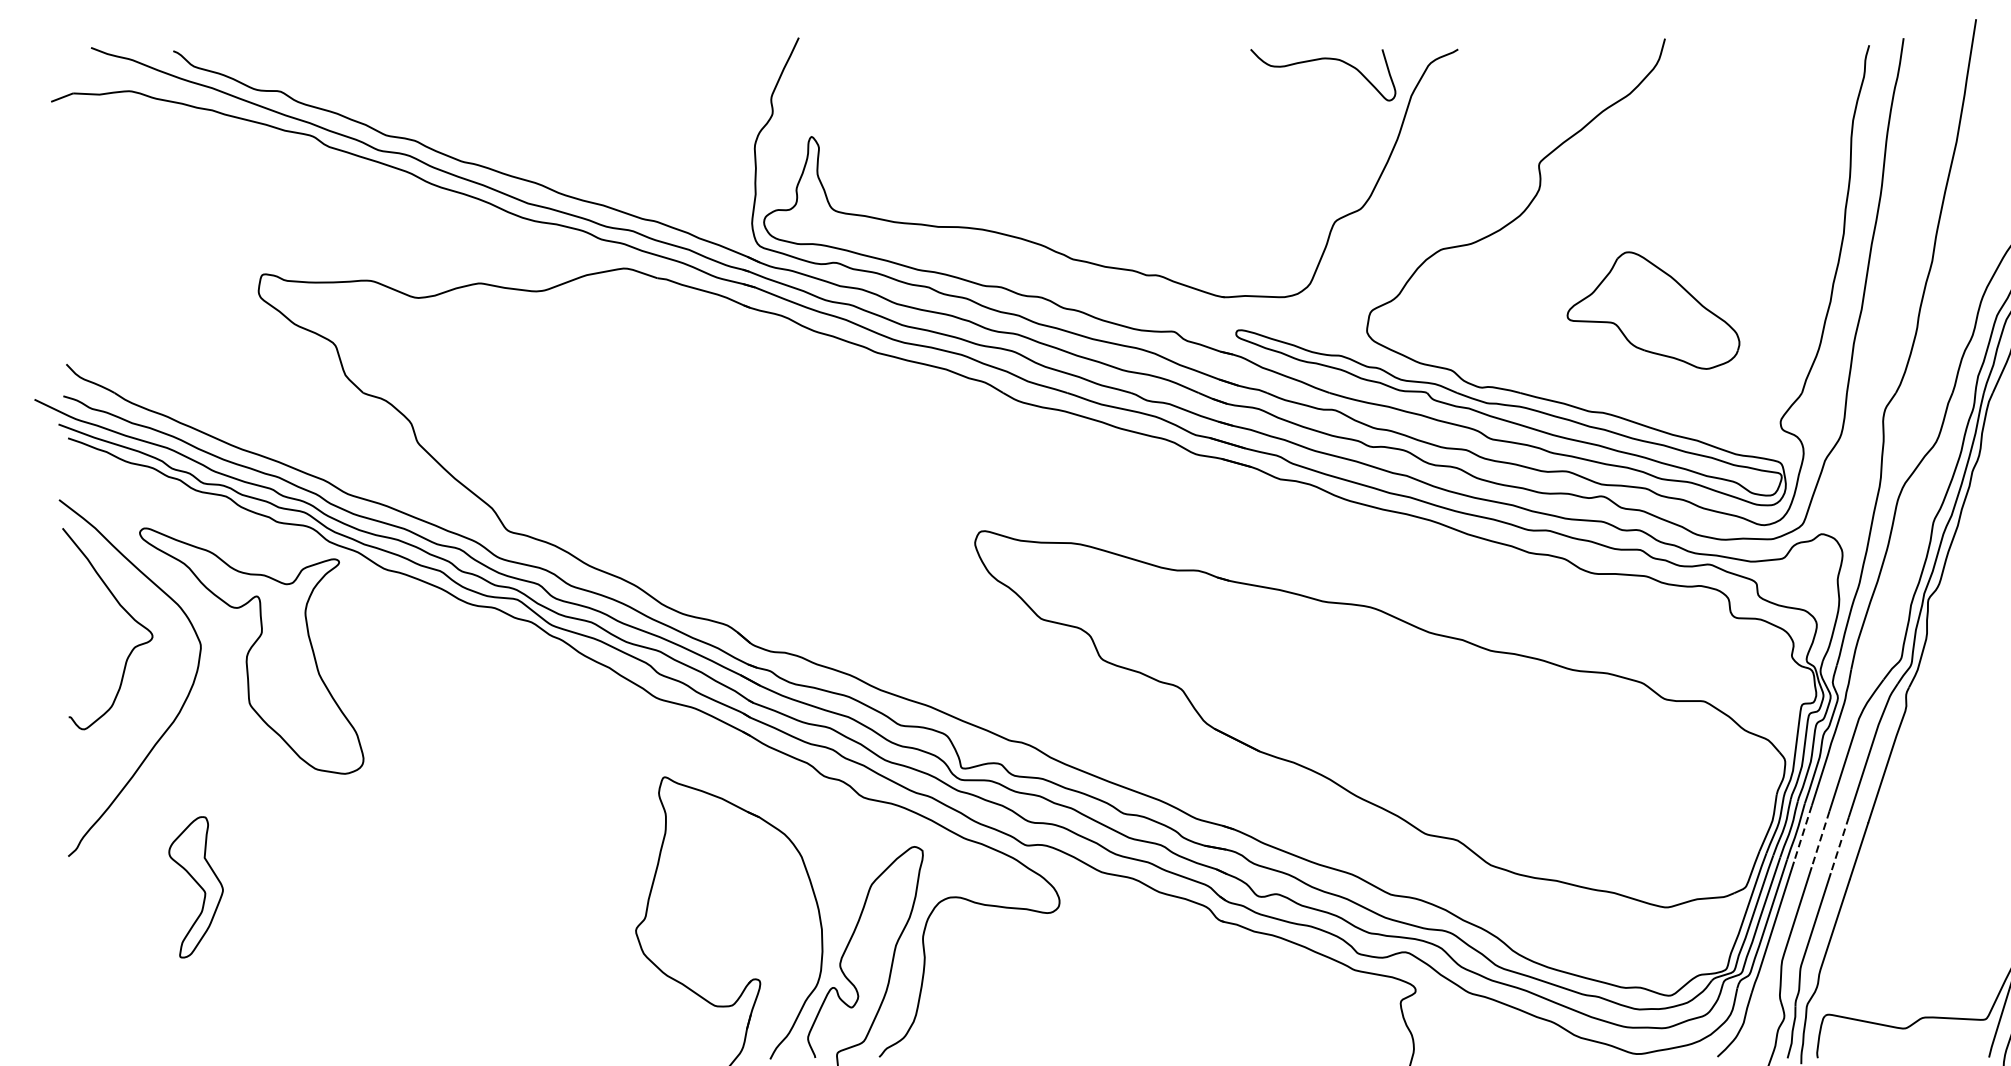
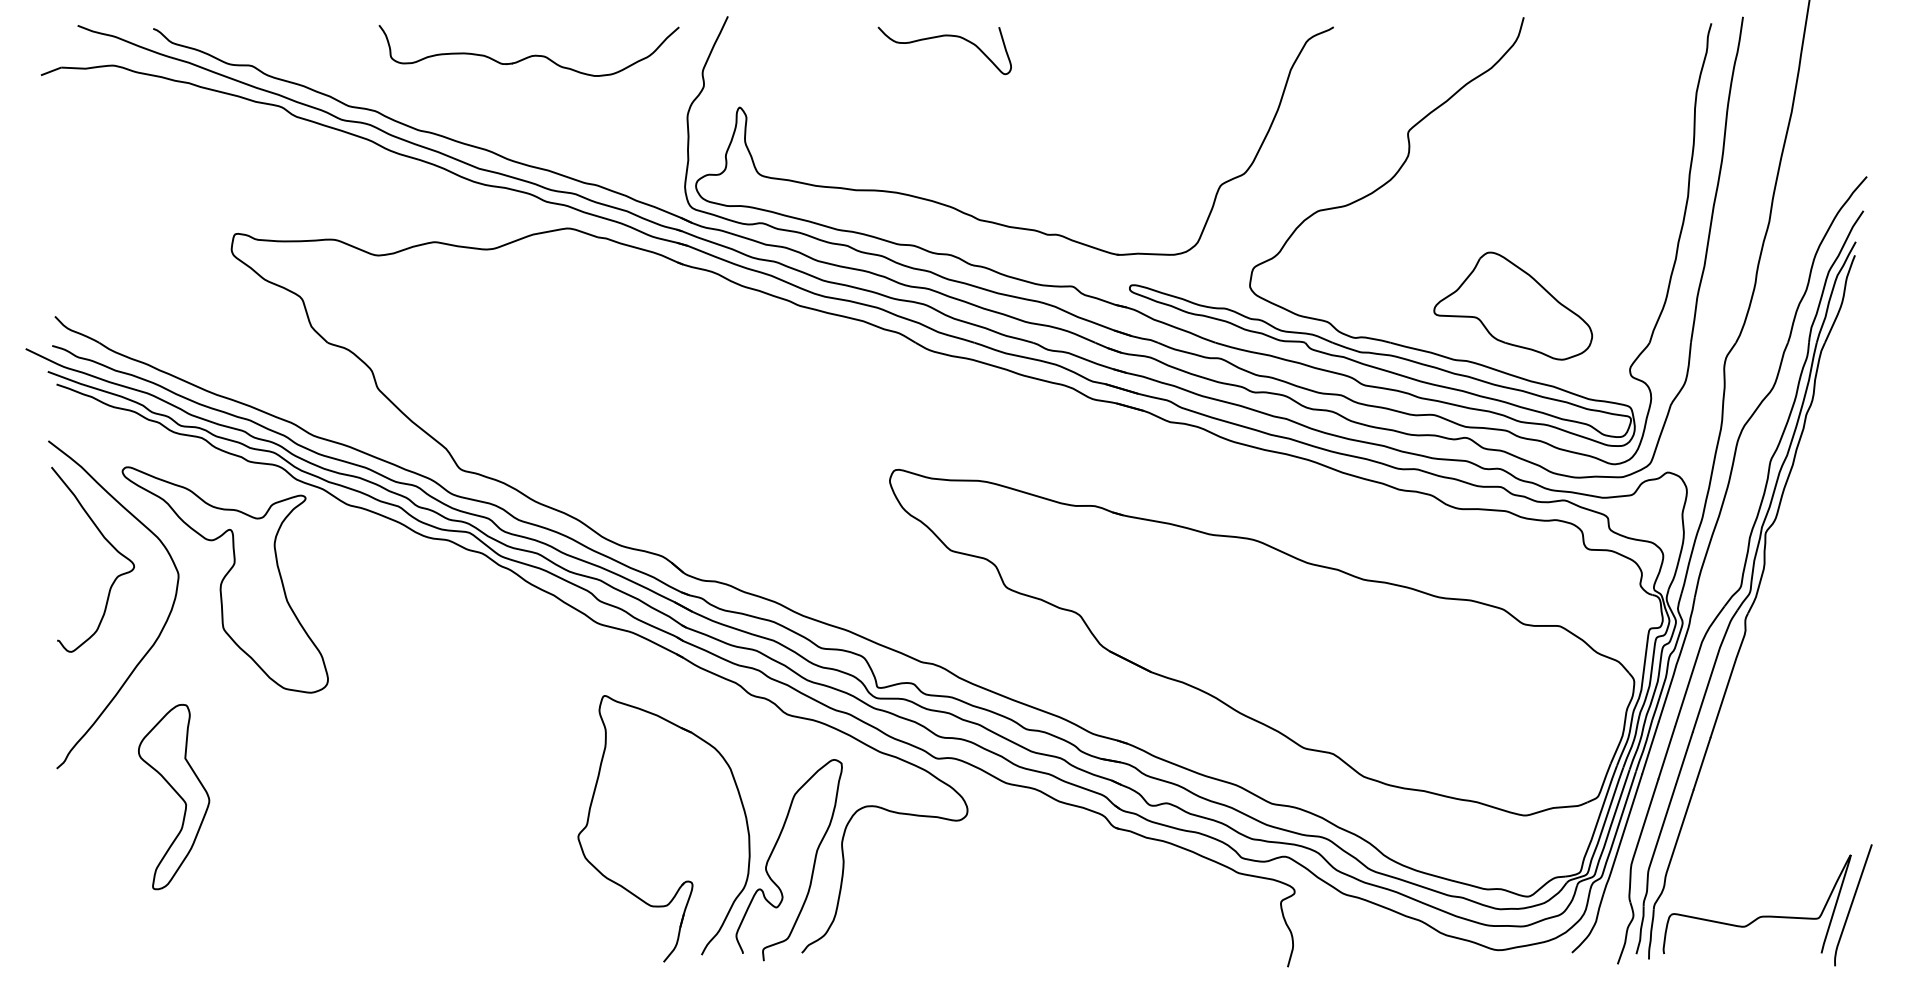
curve: (1318, 60) -> (940, 37), moved
part: (581, 74) -> (528, 50), added
part: (1653, 309) -> (1513, 305), moved
line: (1802, 834) -> (1650, 748), dashed -> solid
line: (1820, 838) -> (1666, 752), dashed -> solid
line: (1839, 845) -> (1684, 758), dashed -> solid
part: (196, 886) -> (174, 796), size x1.43

